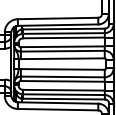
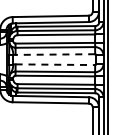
line: (62, 58) -> (55, 54), solid -> dashed
line: (62, 69) -> (55, 64), solid -> dashed

